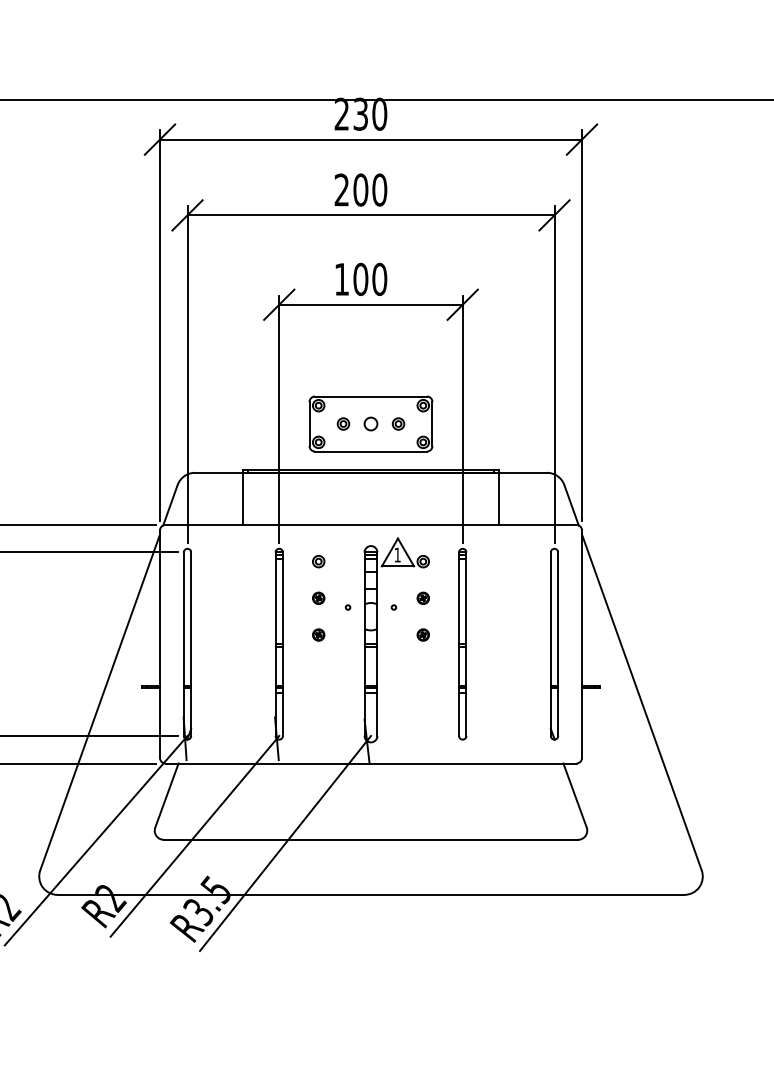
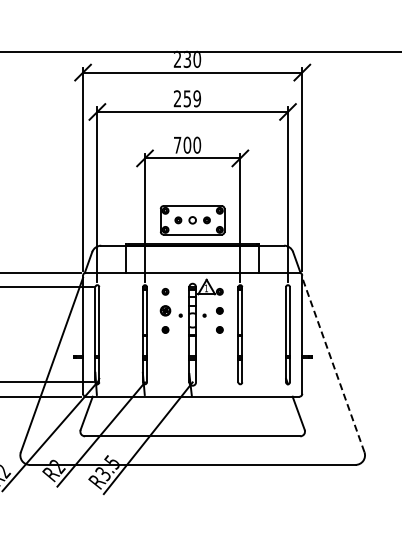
text: (368, 189) -> (191, 98), 200 -> 259
text: (341, 277) -> (177, 144), 100 -> 700
part: (318, 597) -> (165, 310), size x1.6
line: (642, 703) -> (333, 365), solid -> dashed

